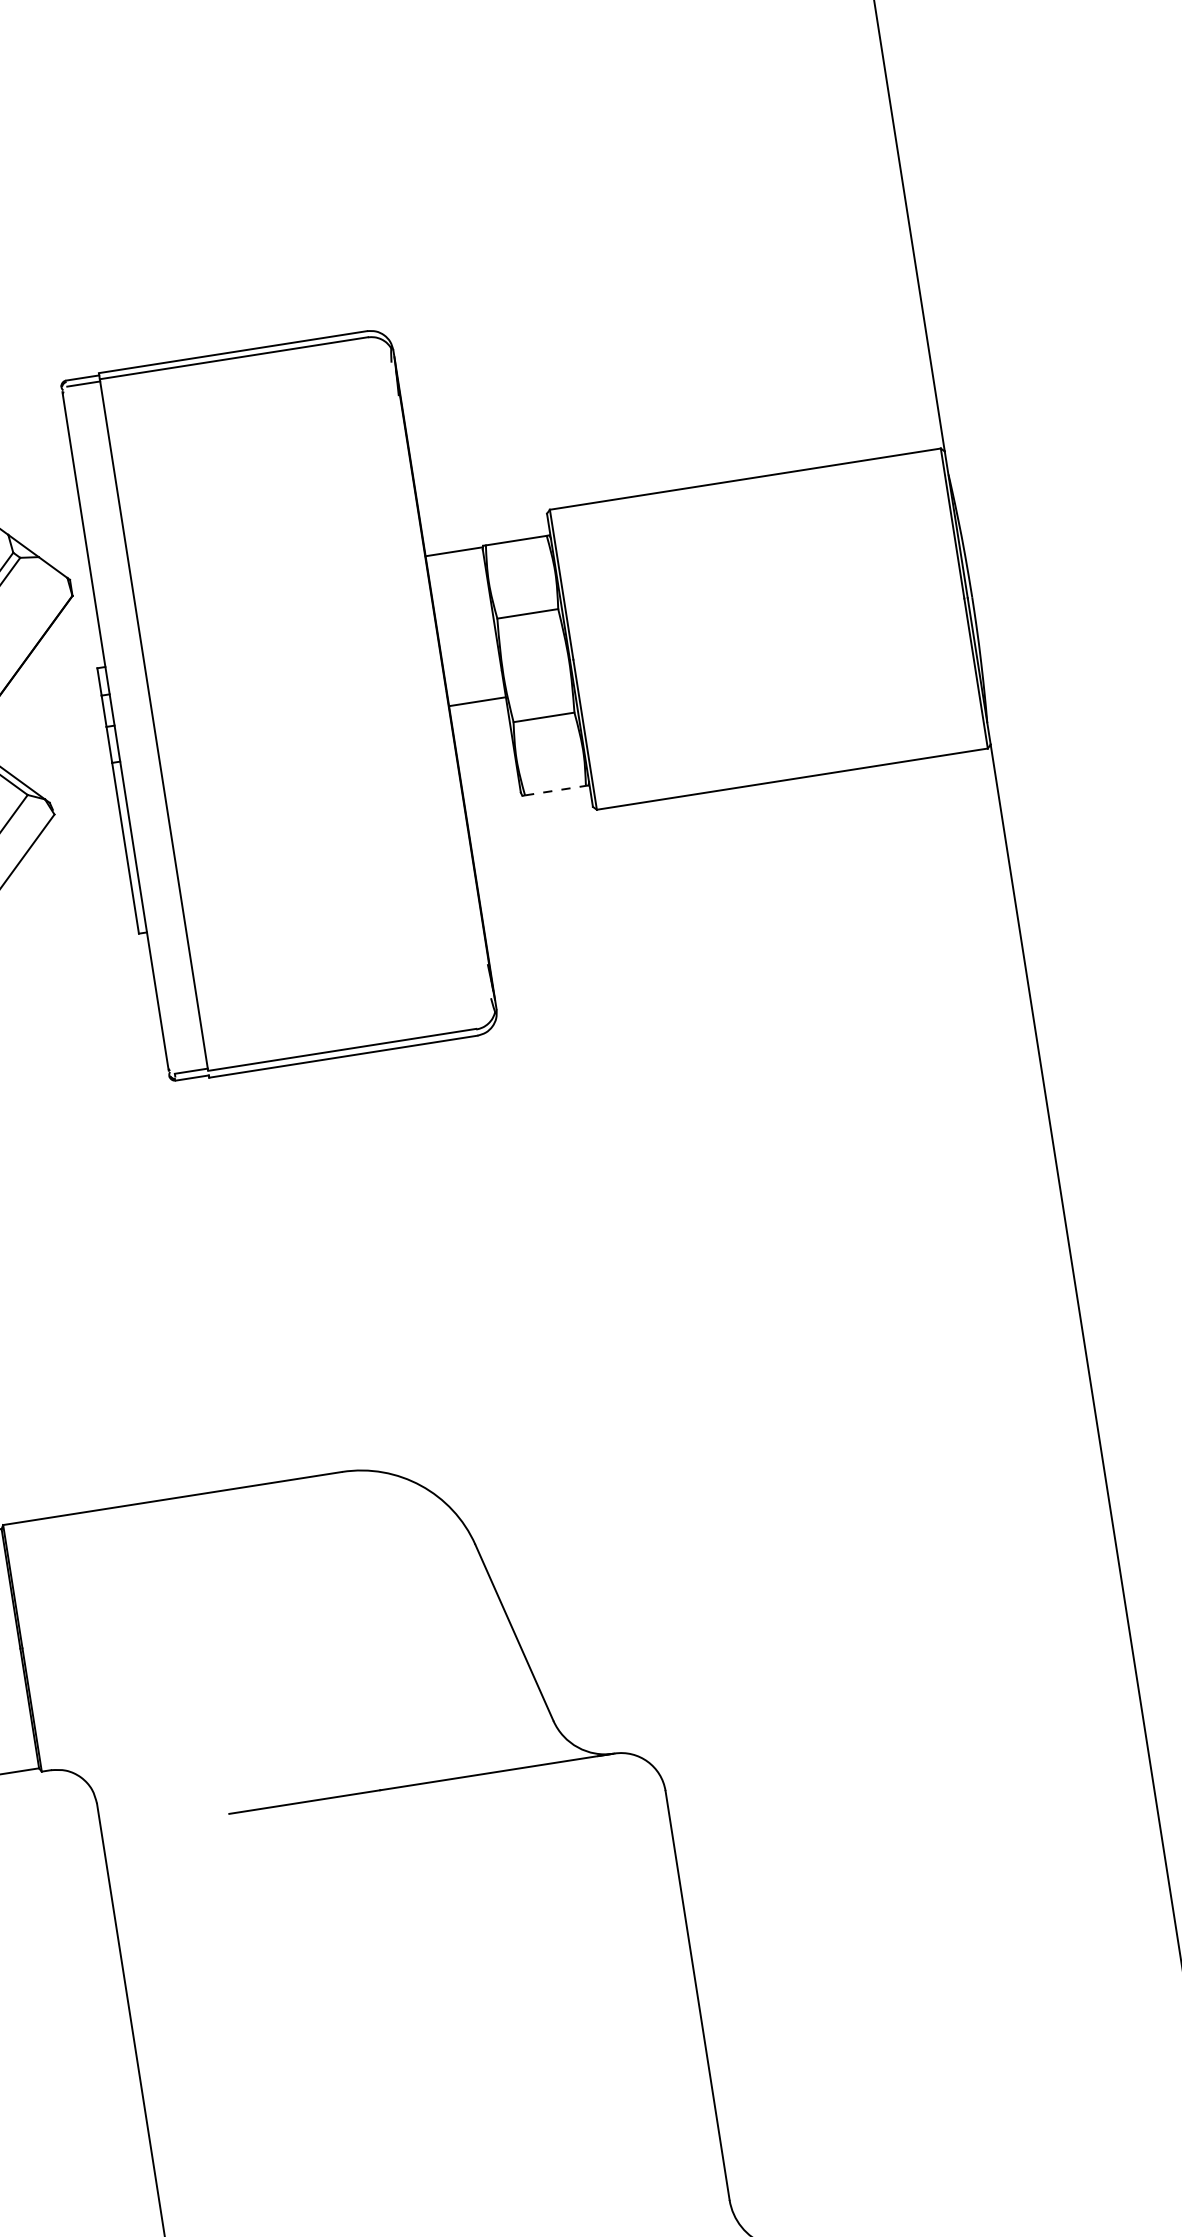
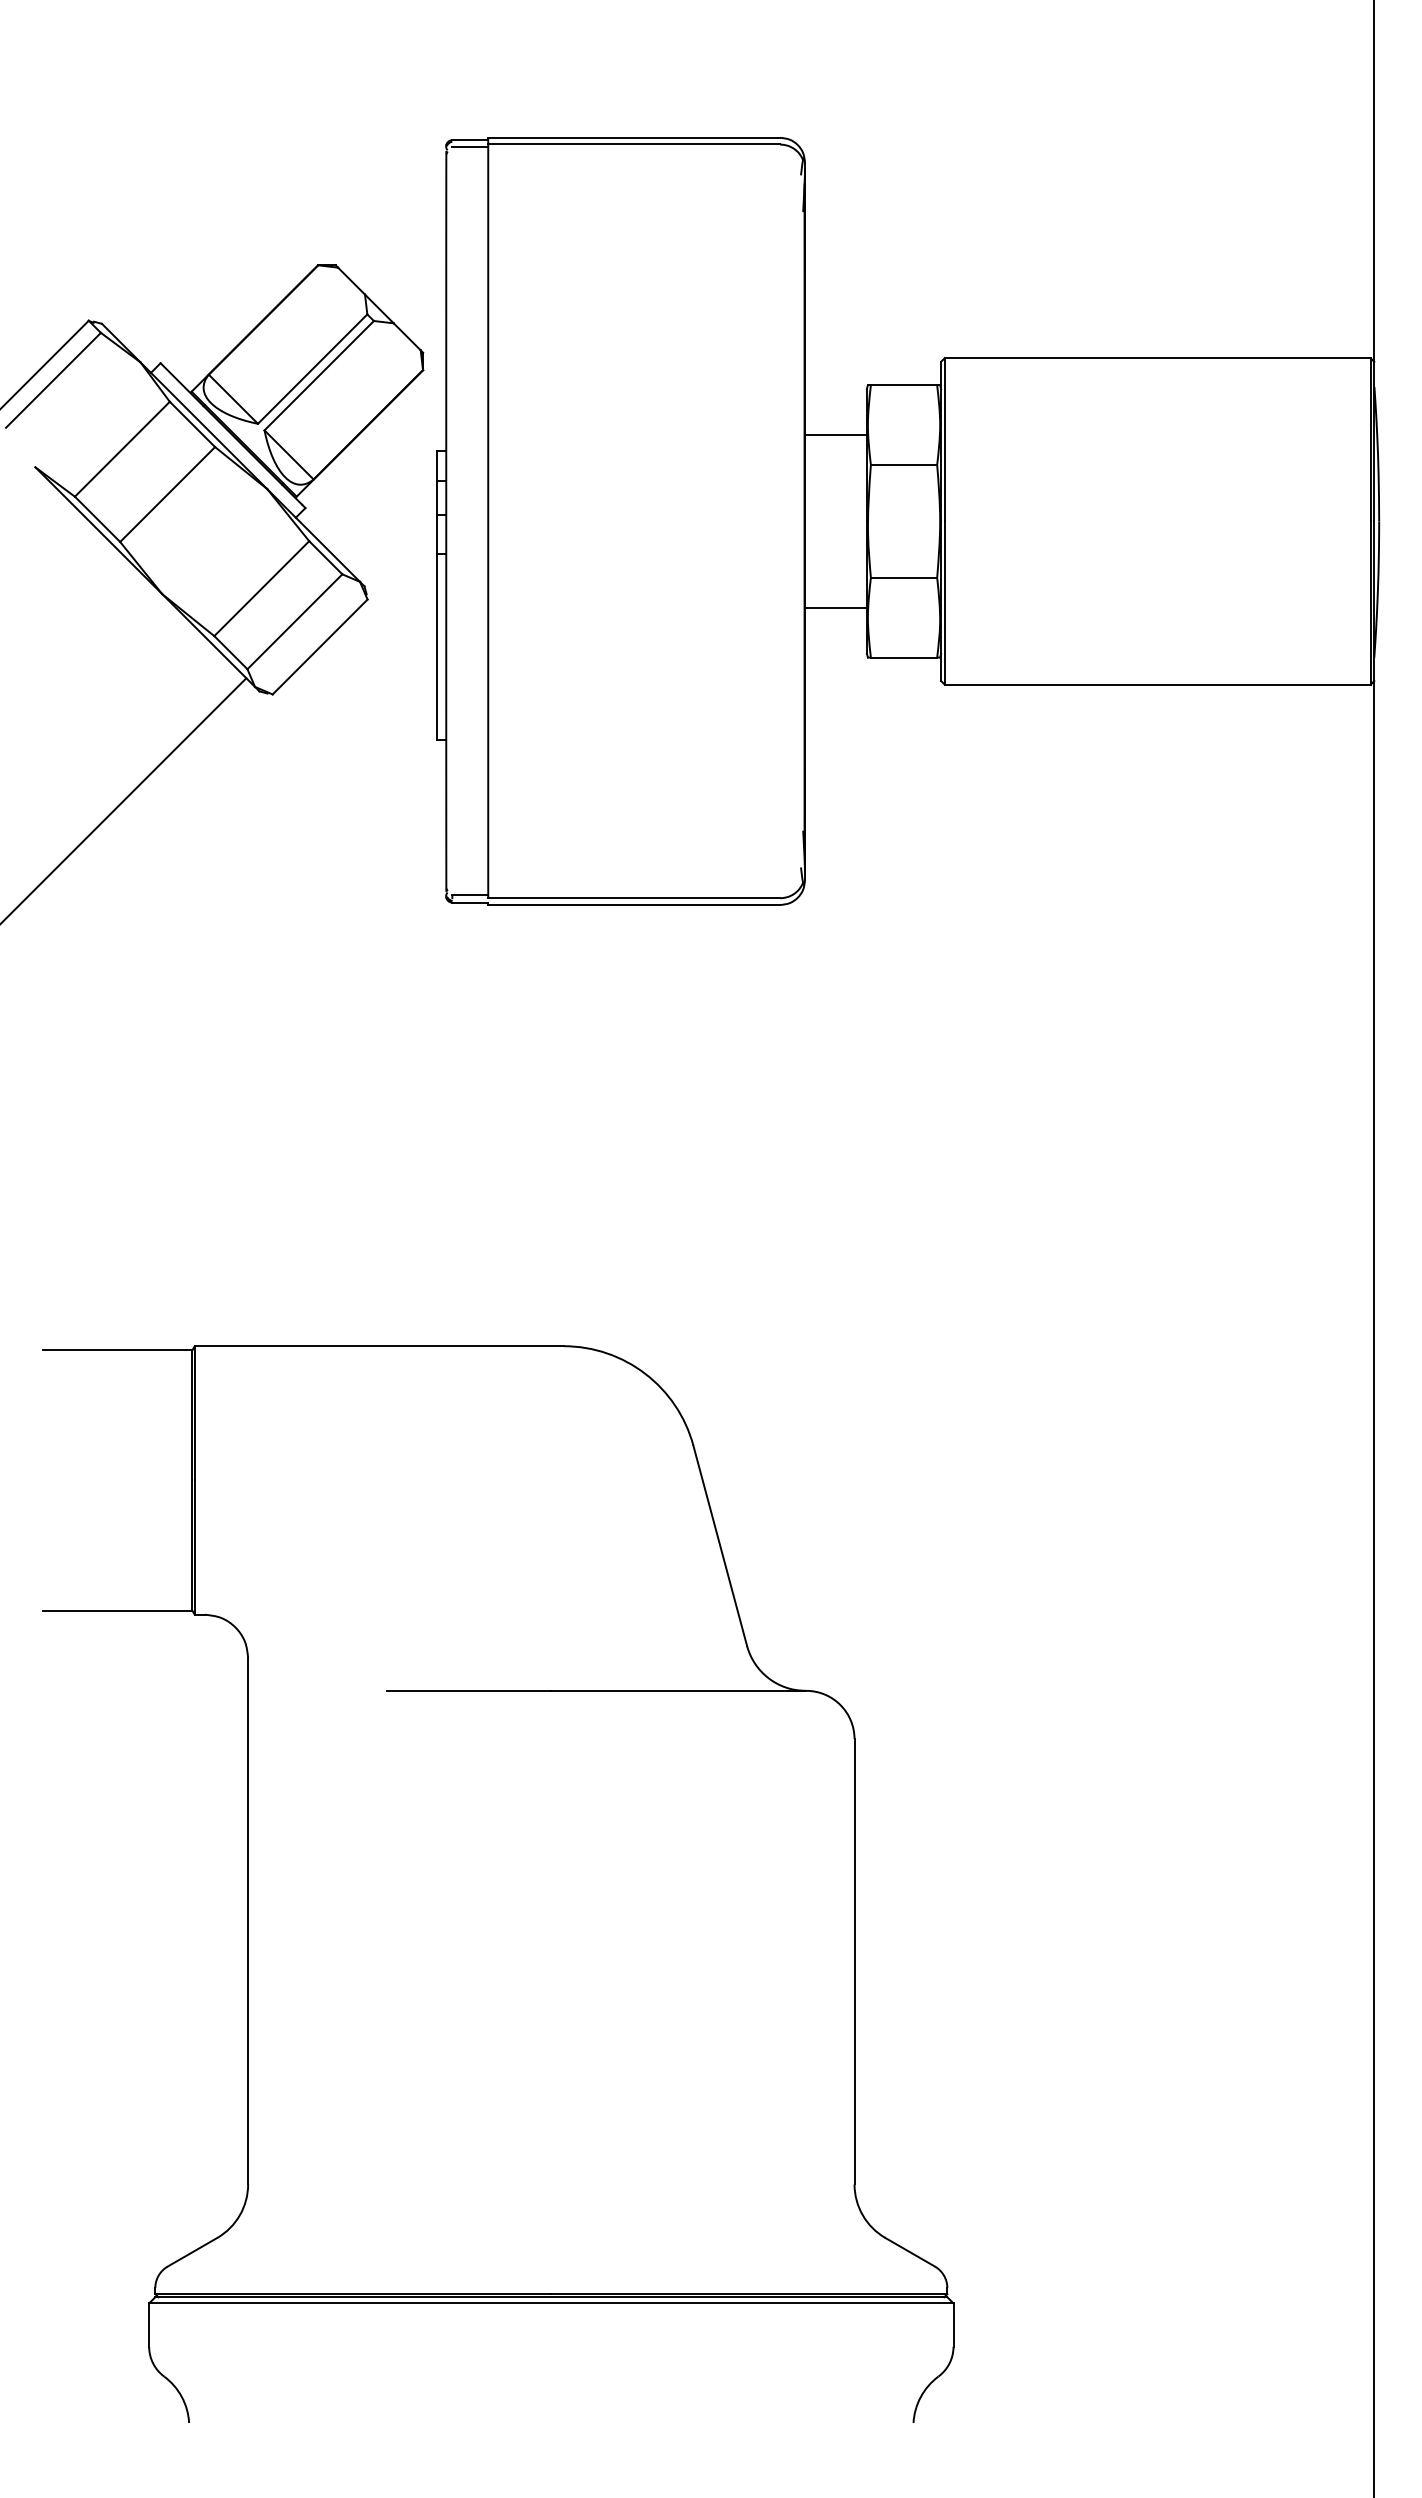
line: (453, 551) -> (835, 434), moved
line: (477, 702) -> (835, 608), moved
line: (555, 790) -> (904, 657), dashed -> solid

